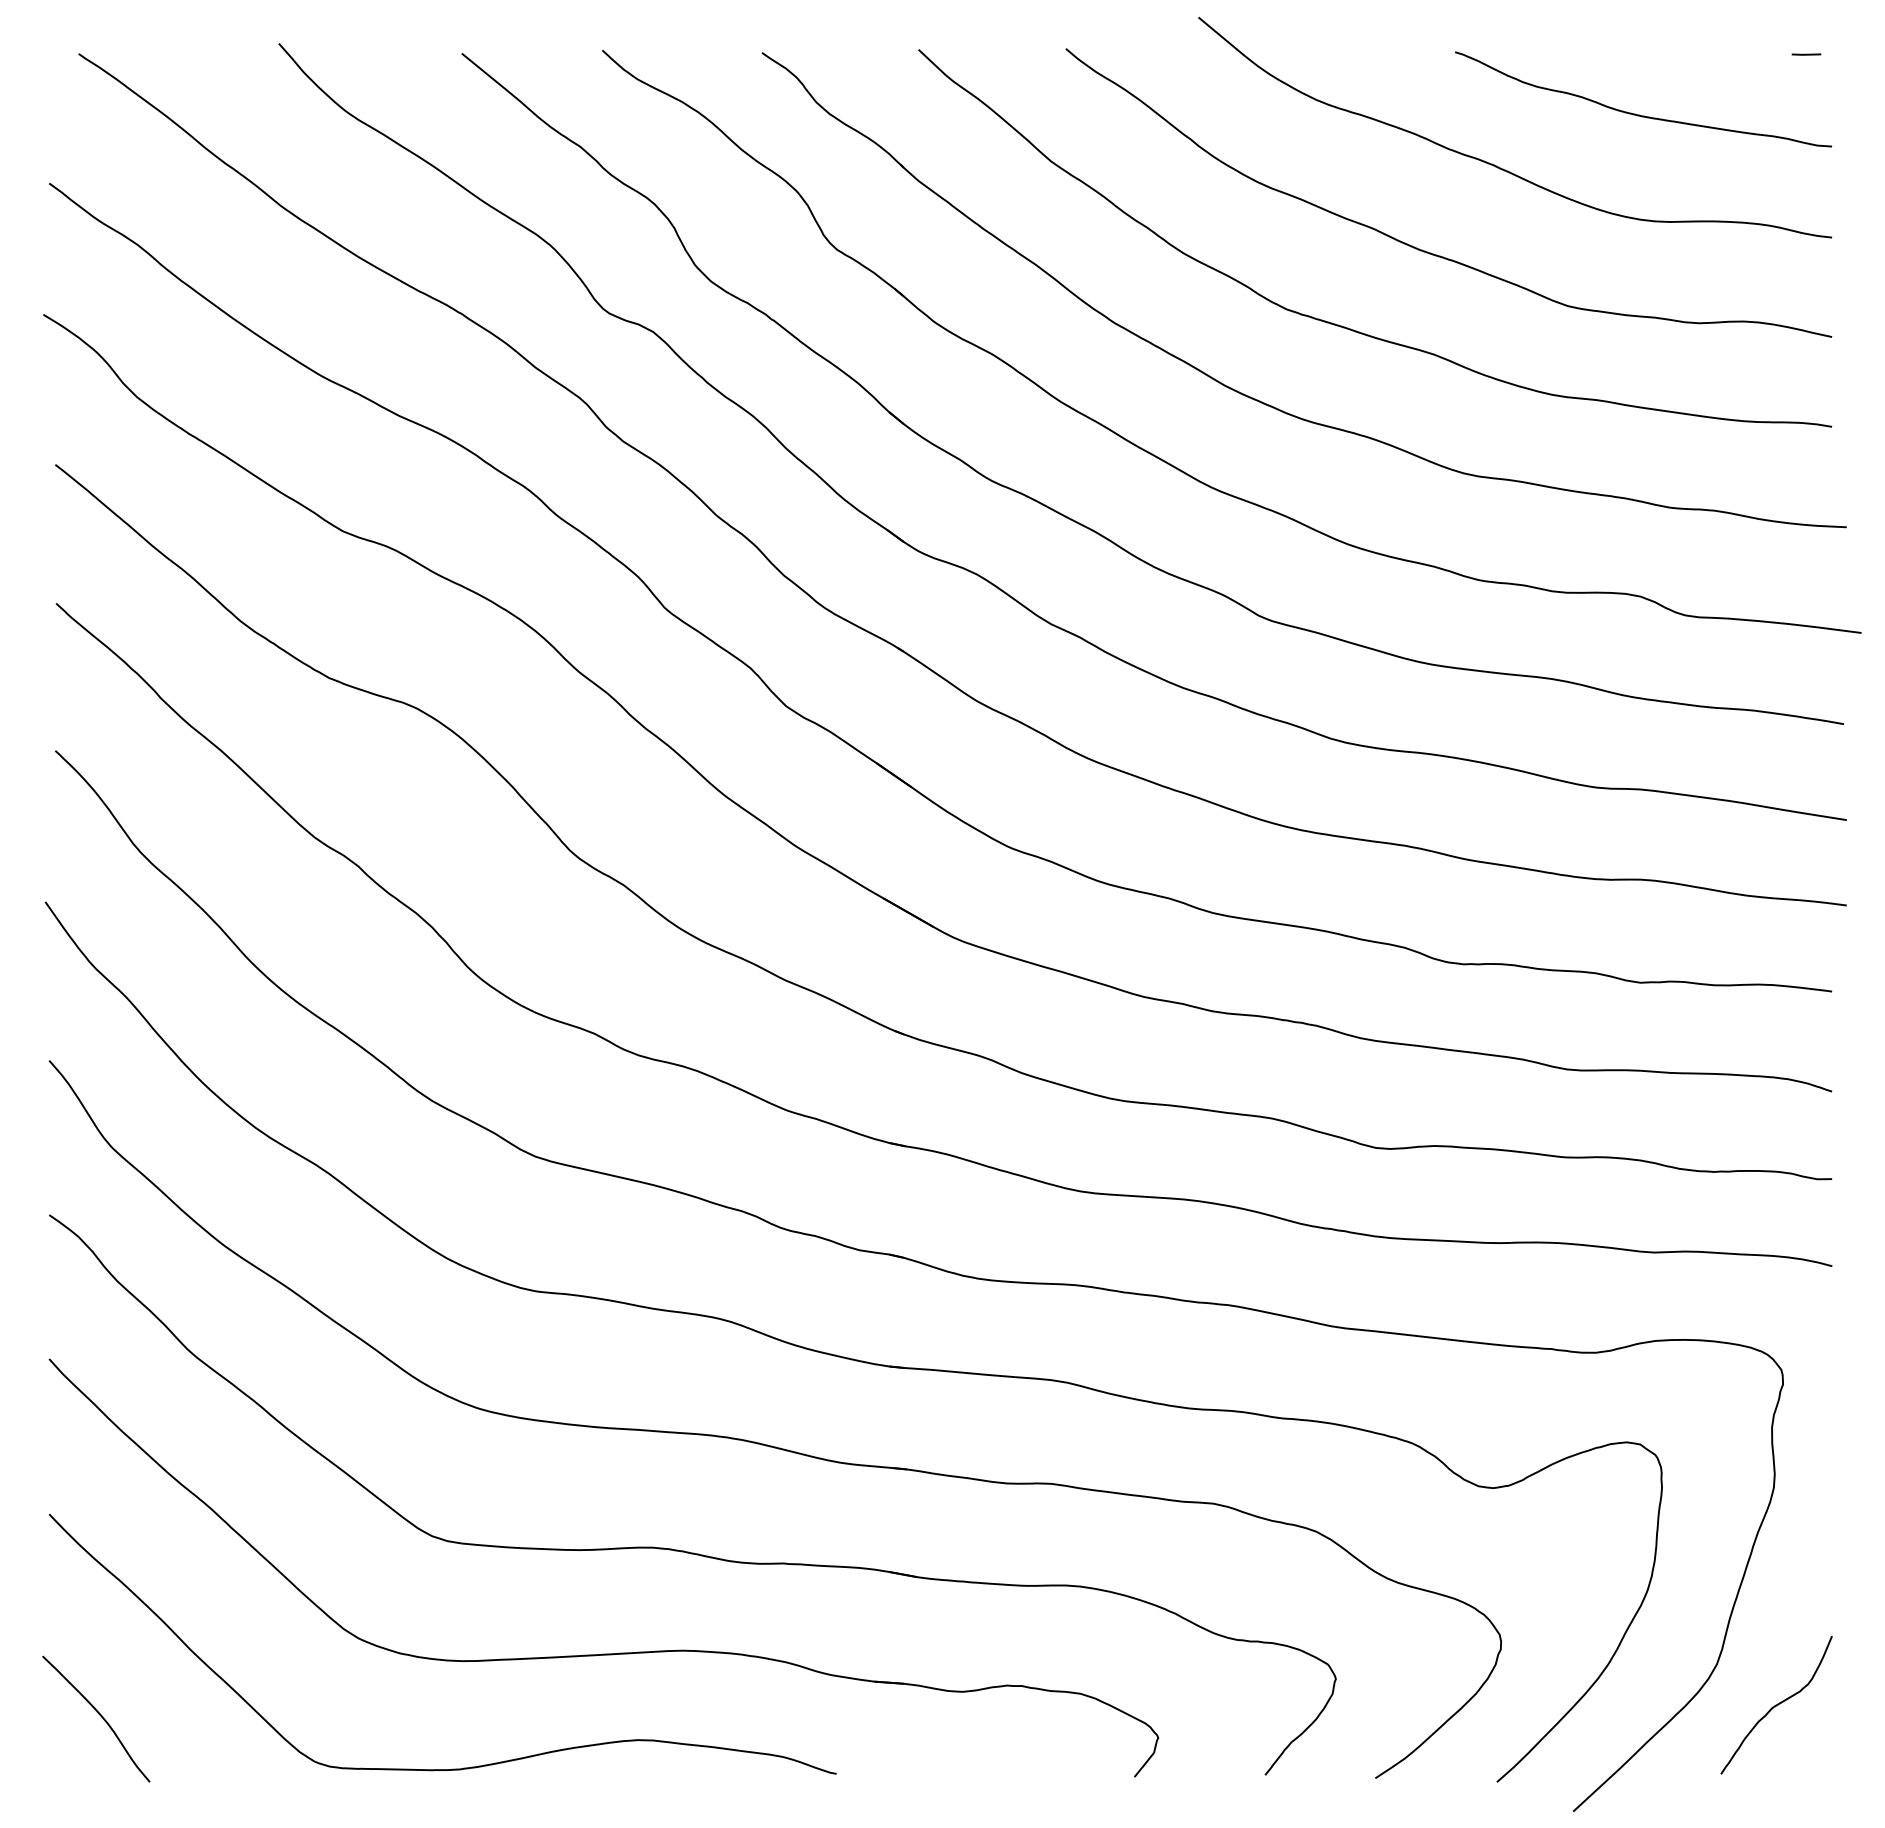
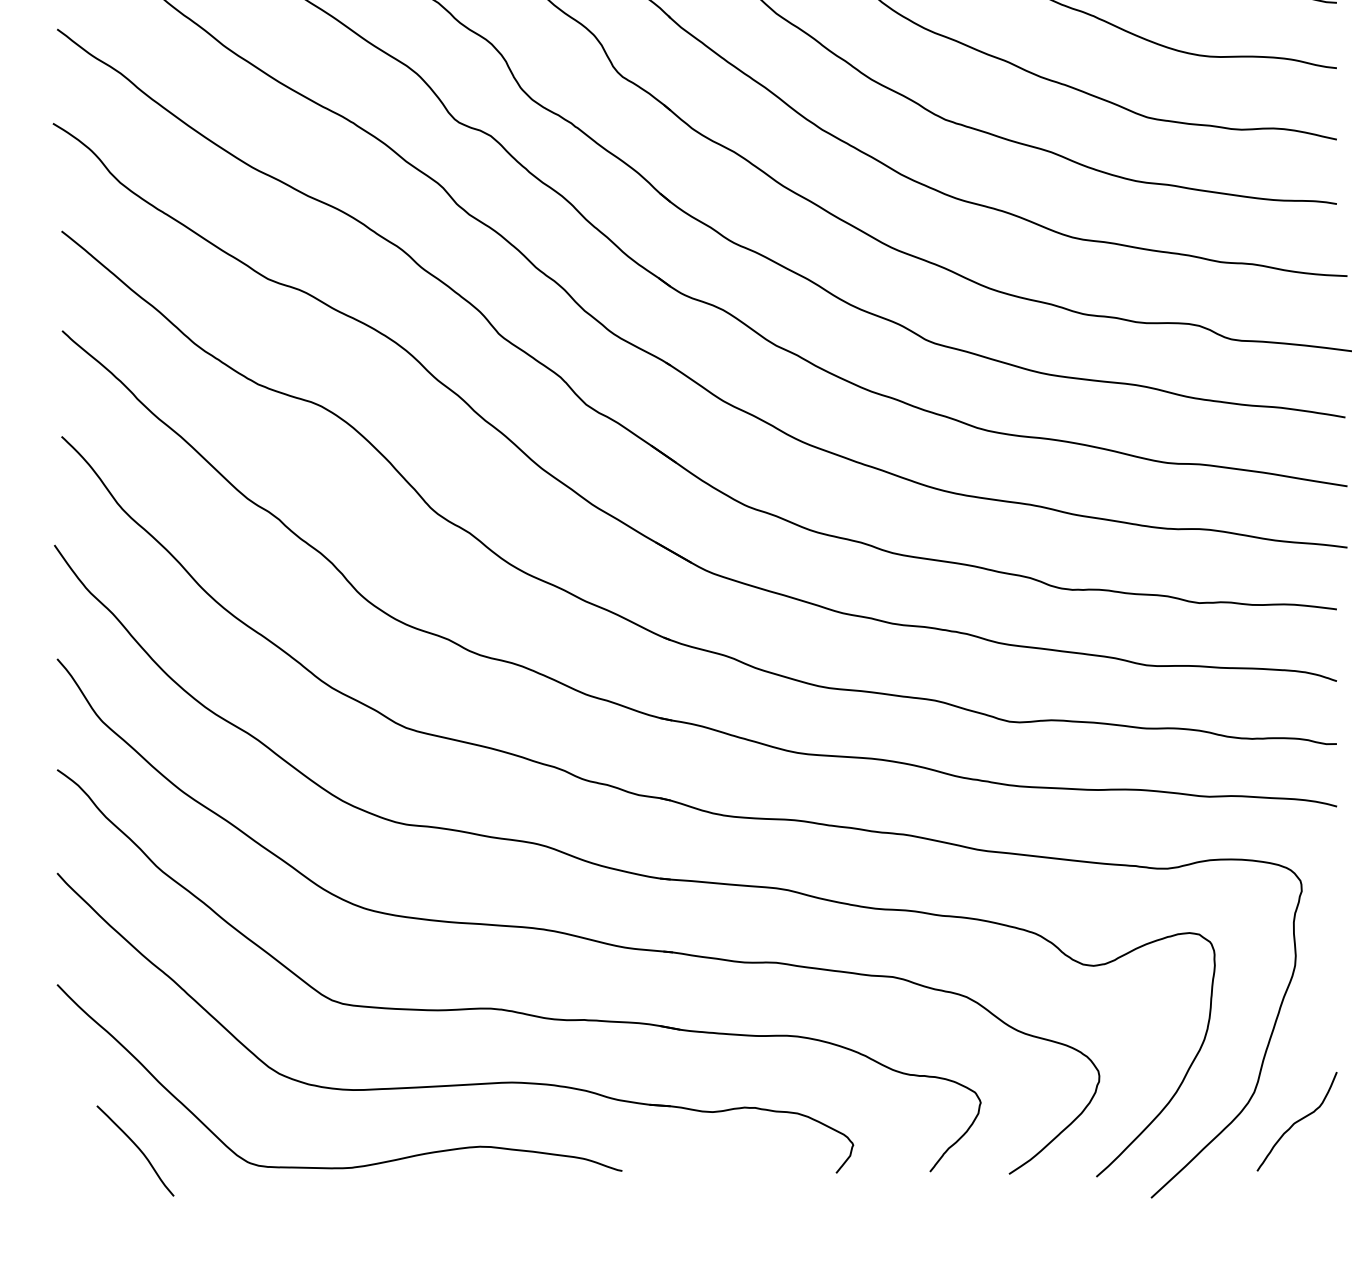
curve: (99, 1715) -> (137, 1148), moved

